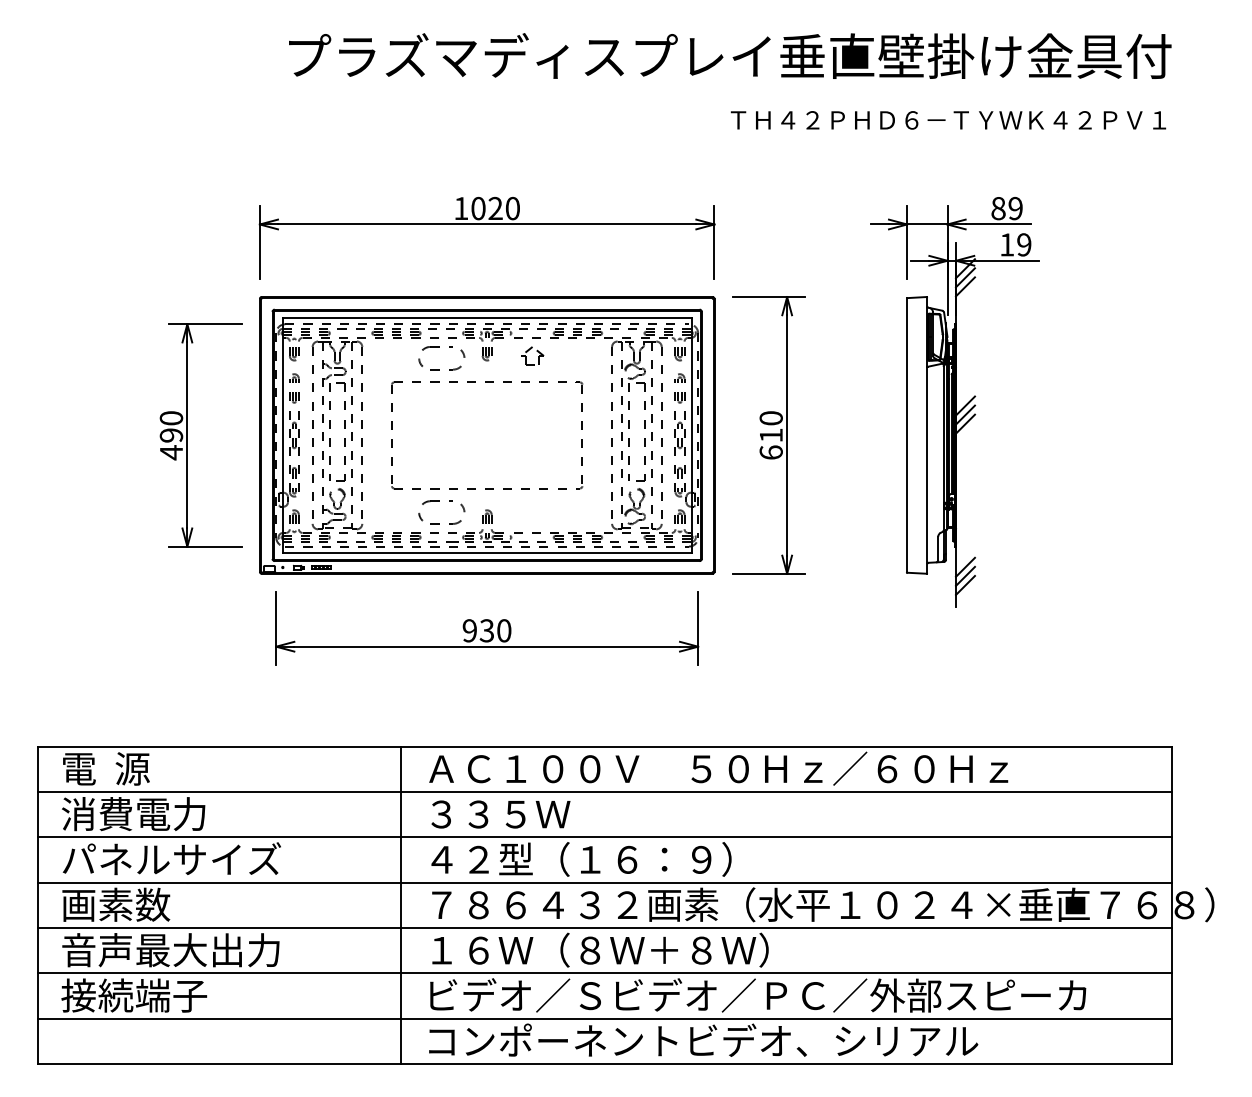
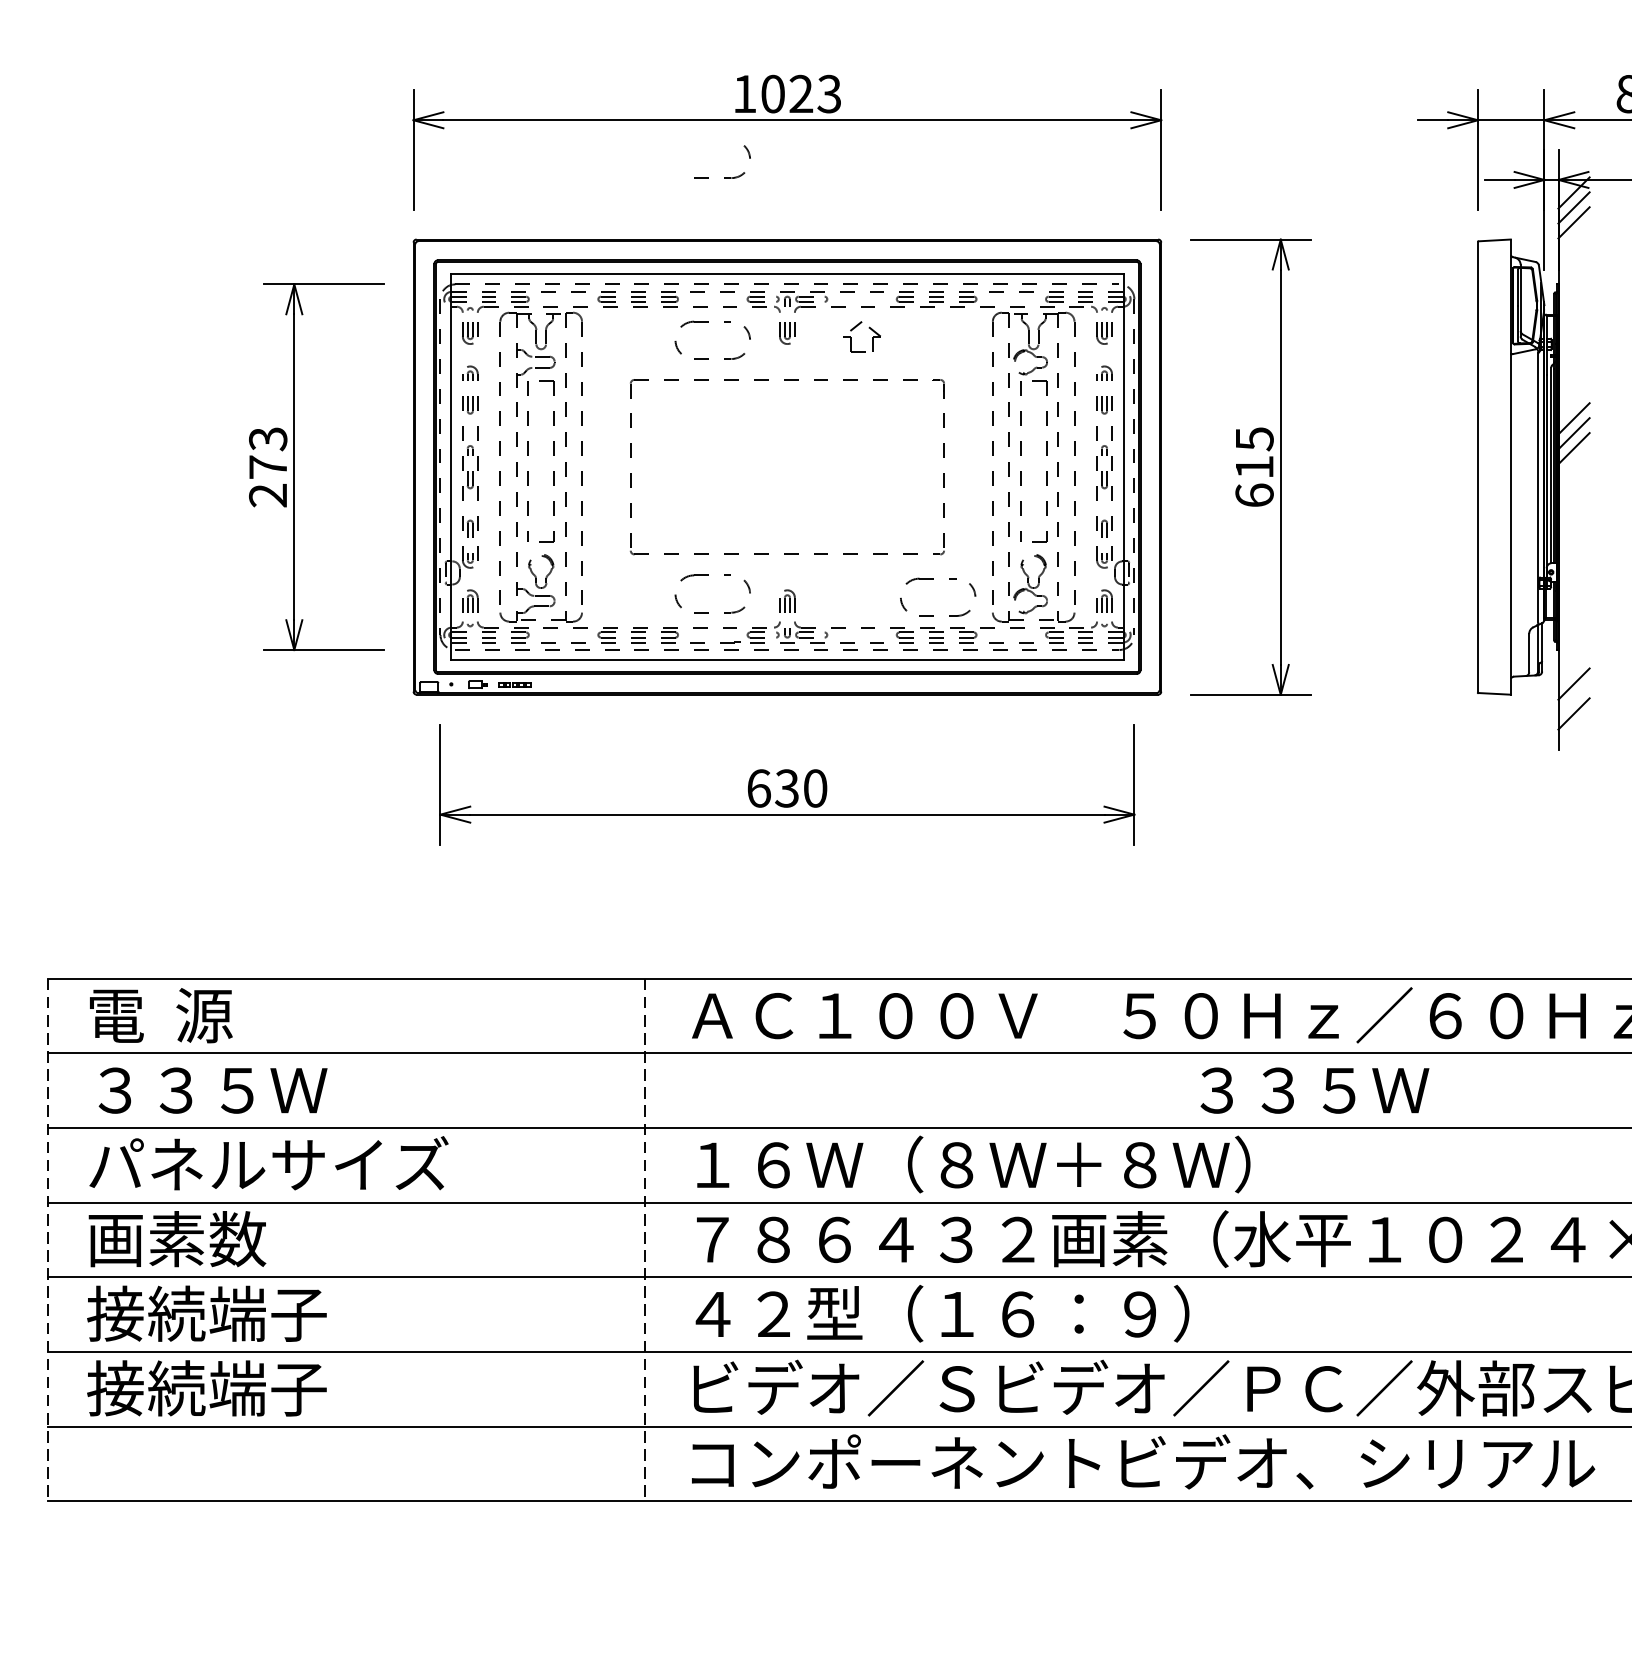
text: (512, 208) -> (829, 93), 1020 -> 1023
part: (449, 259) -> (725, 177), added
text: (770, 418) -> (1253, 439), 610 -> 615
text: (171, 435) -> (268, 467), 490 -> 273
part: (576, 503) -> (934, 579), added
line: (964, 575) -> (1572, 697), removed
text: (469, 630) -> (758, 787), 930 -> 630
text: (134, 814) -> (207, 1090), 消費電力 -> ３３５Ｗ
text: (500, 814) -> (1314, 1090), moved
text: (599, 859) -> (972, 1164), ４２型（１６：９） -> １６Ｗ（８Ｗ＋８Ｗ）
line: (37, 905) -> (47, 1240), solid -> dashed
line: (400, 905) -> (644, 1240), solid -> dashed
text: (599, 949) -> (972, 1312), １６Ｗ（８Ｗ＋８Ｗ） -> ４２型（１６：９）
text: (170, 950) -> (266, 1314), 音声最大出力 -> 接続端子

